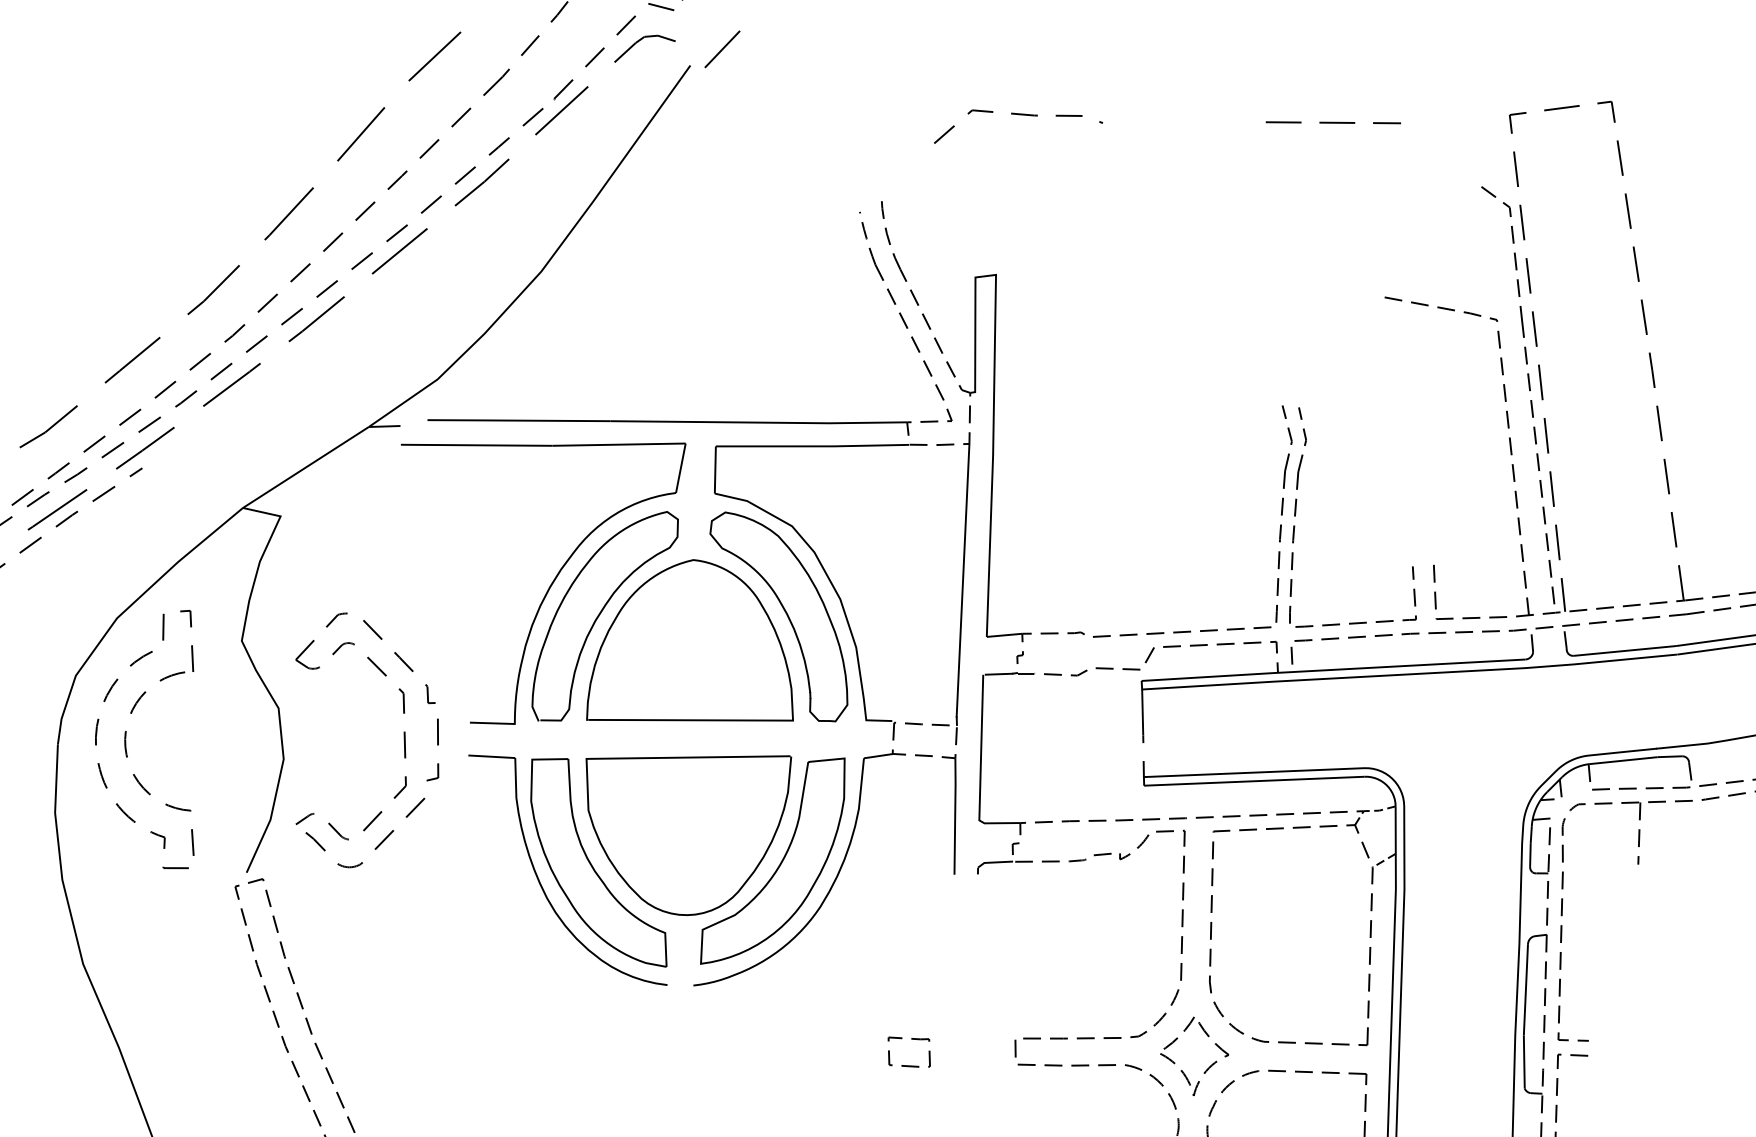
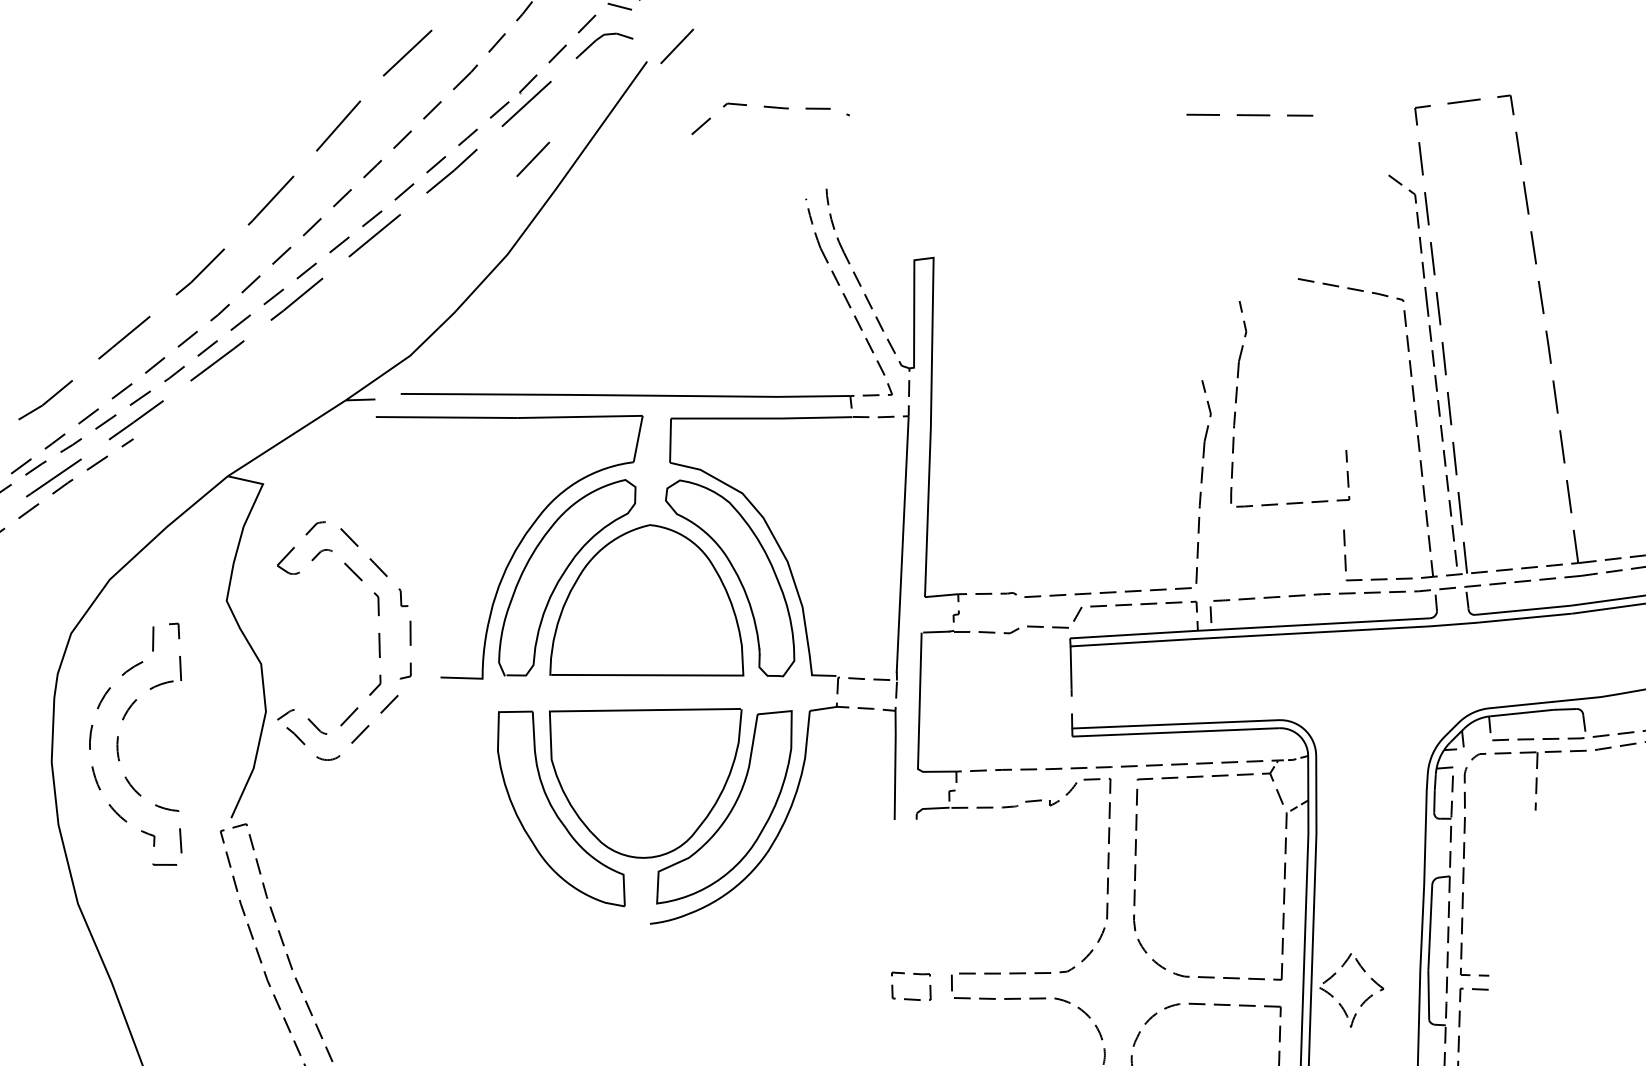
line: (1018, 115) -> (770, 108), moved
line: (569, 170) -> (533, 159), added
part: (1296, 511) -> (1237, 398), moved
curve: (126, 738) -> (118, 743), moved
part: (403, 739) -> (378, 640), moved
part: (539, 878) -> (505, 823), removed
part: (911, 1039) -> (913, 974), moved
part: (1207, 1068) -> (1363, 1001), moved

